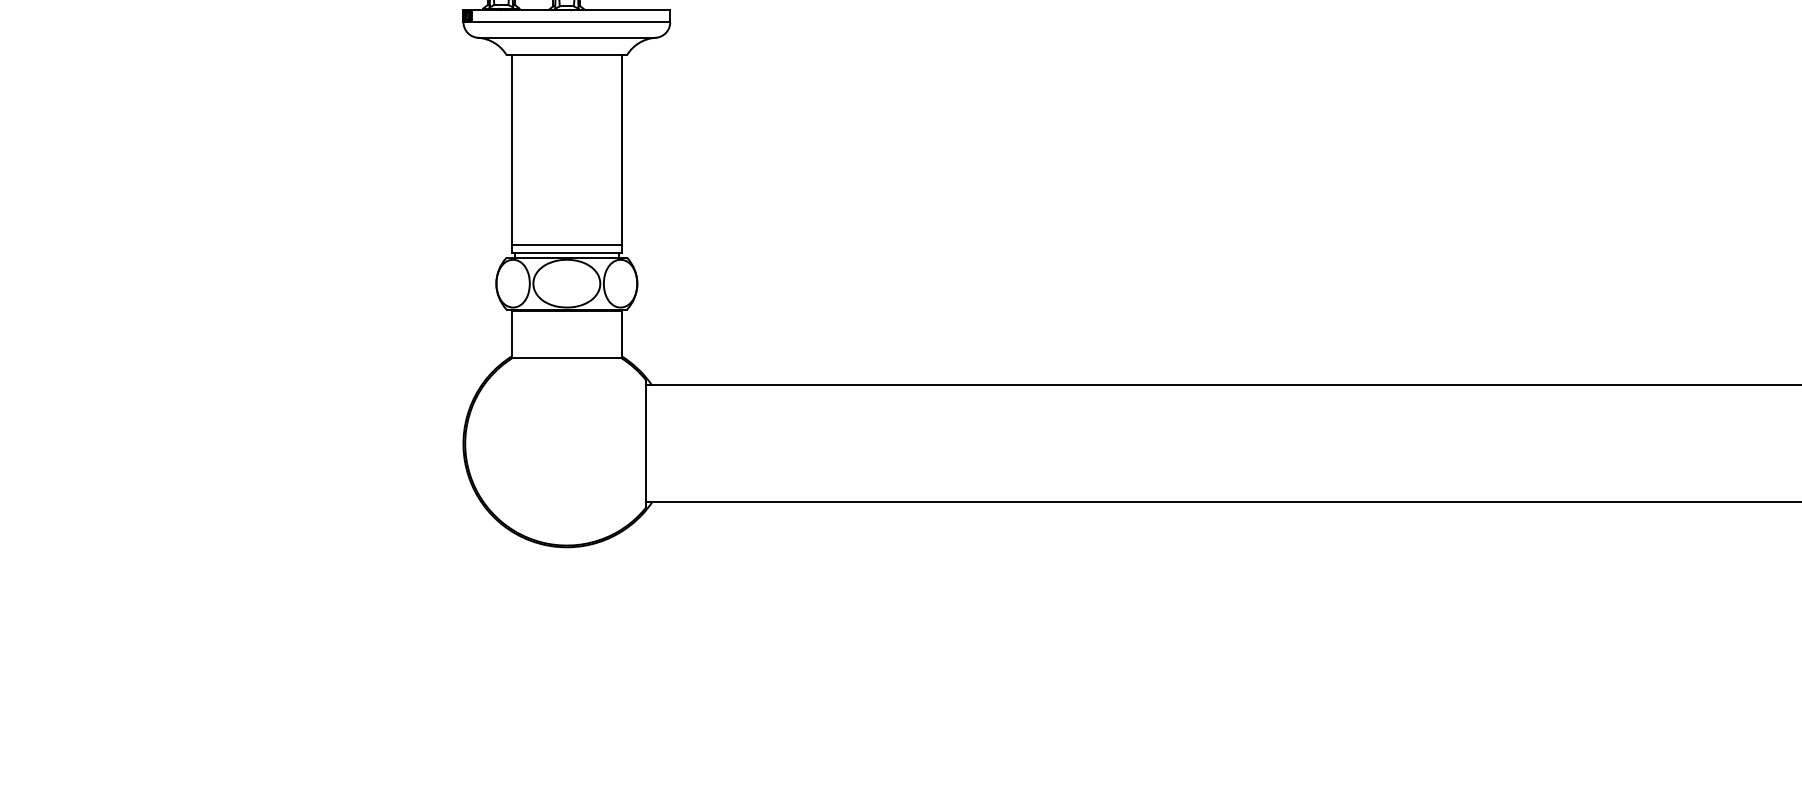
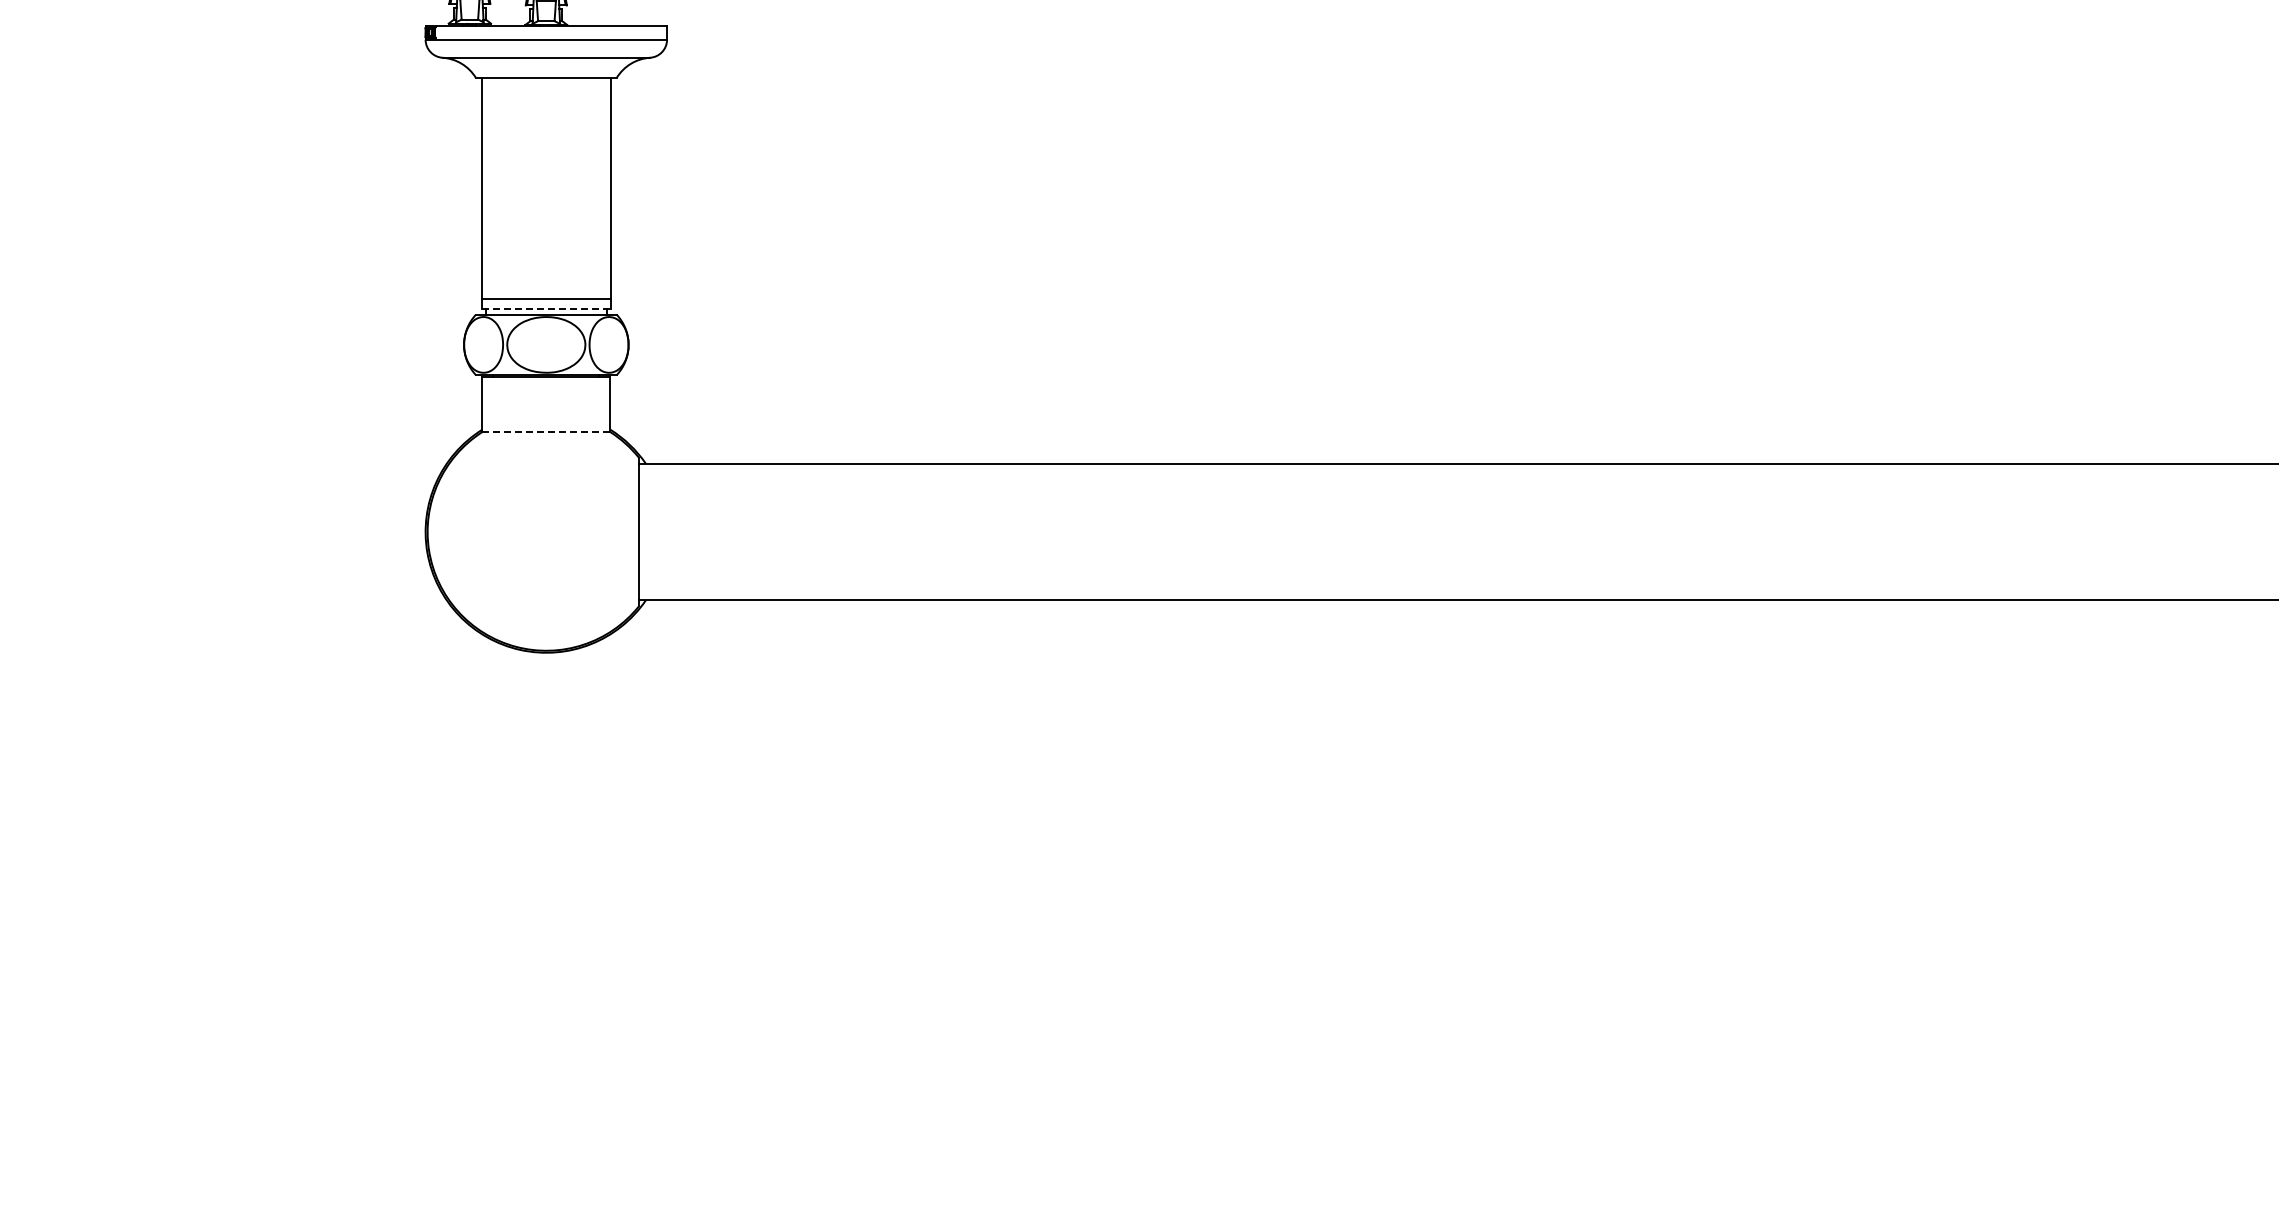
line: (567, 253) -> (546, 309), solid -> dashed
line: (567, 358) -> (546, 432), solid -> dashed

